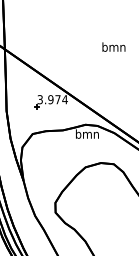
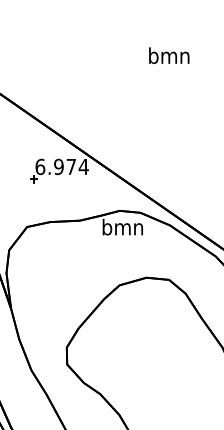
text: (113, 46) -> (168, 54), moved
text: (40, 99) -> (40, 166), 3.974 -> 6.974

